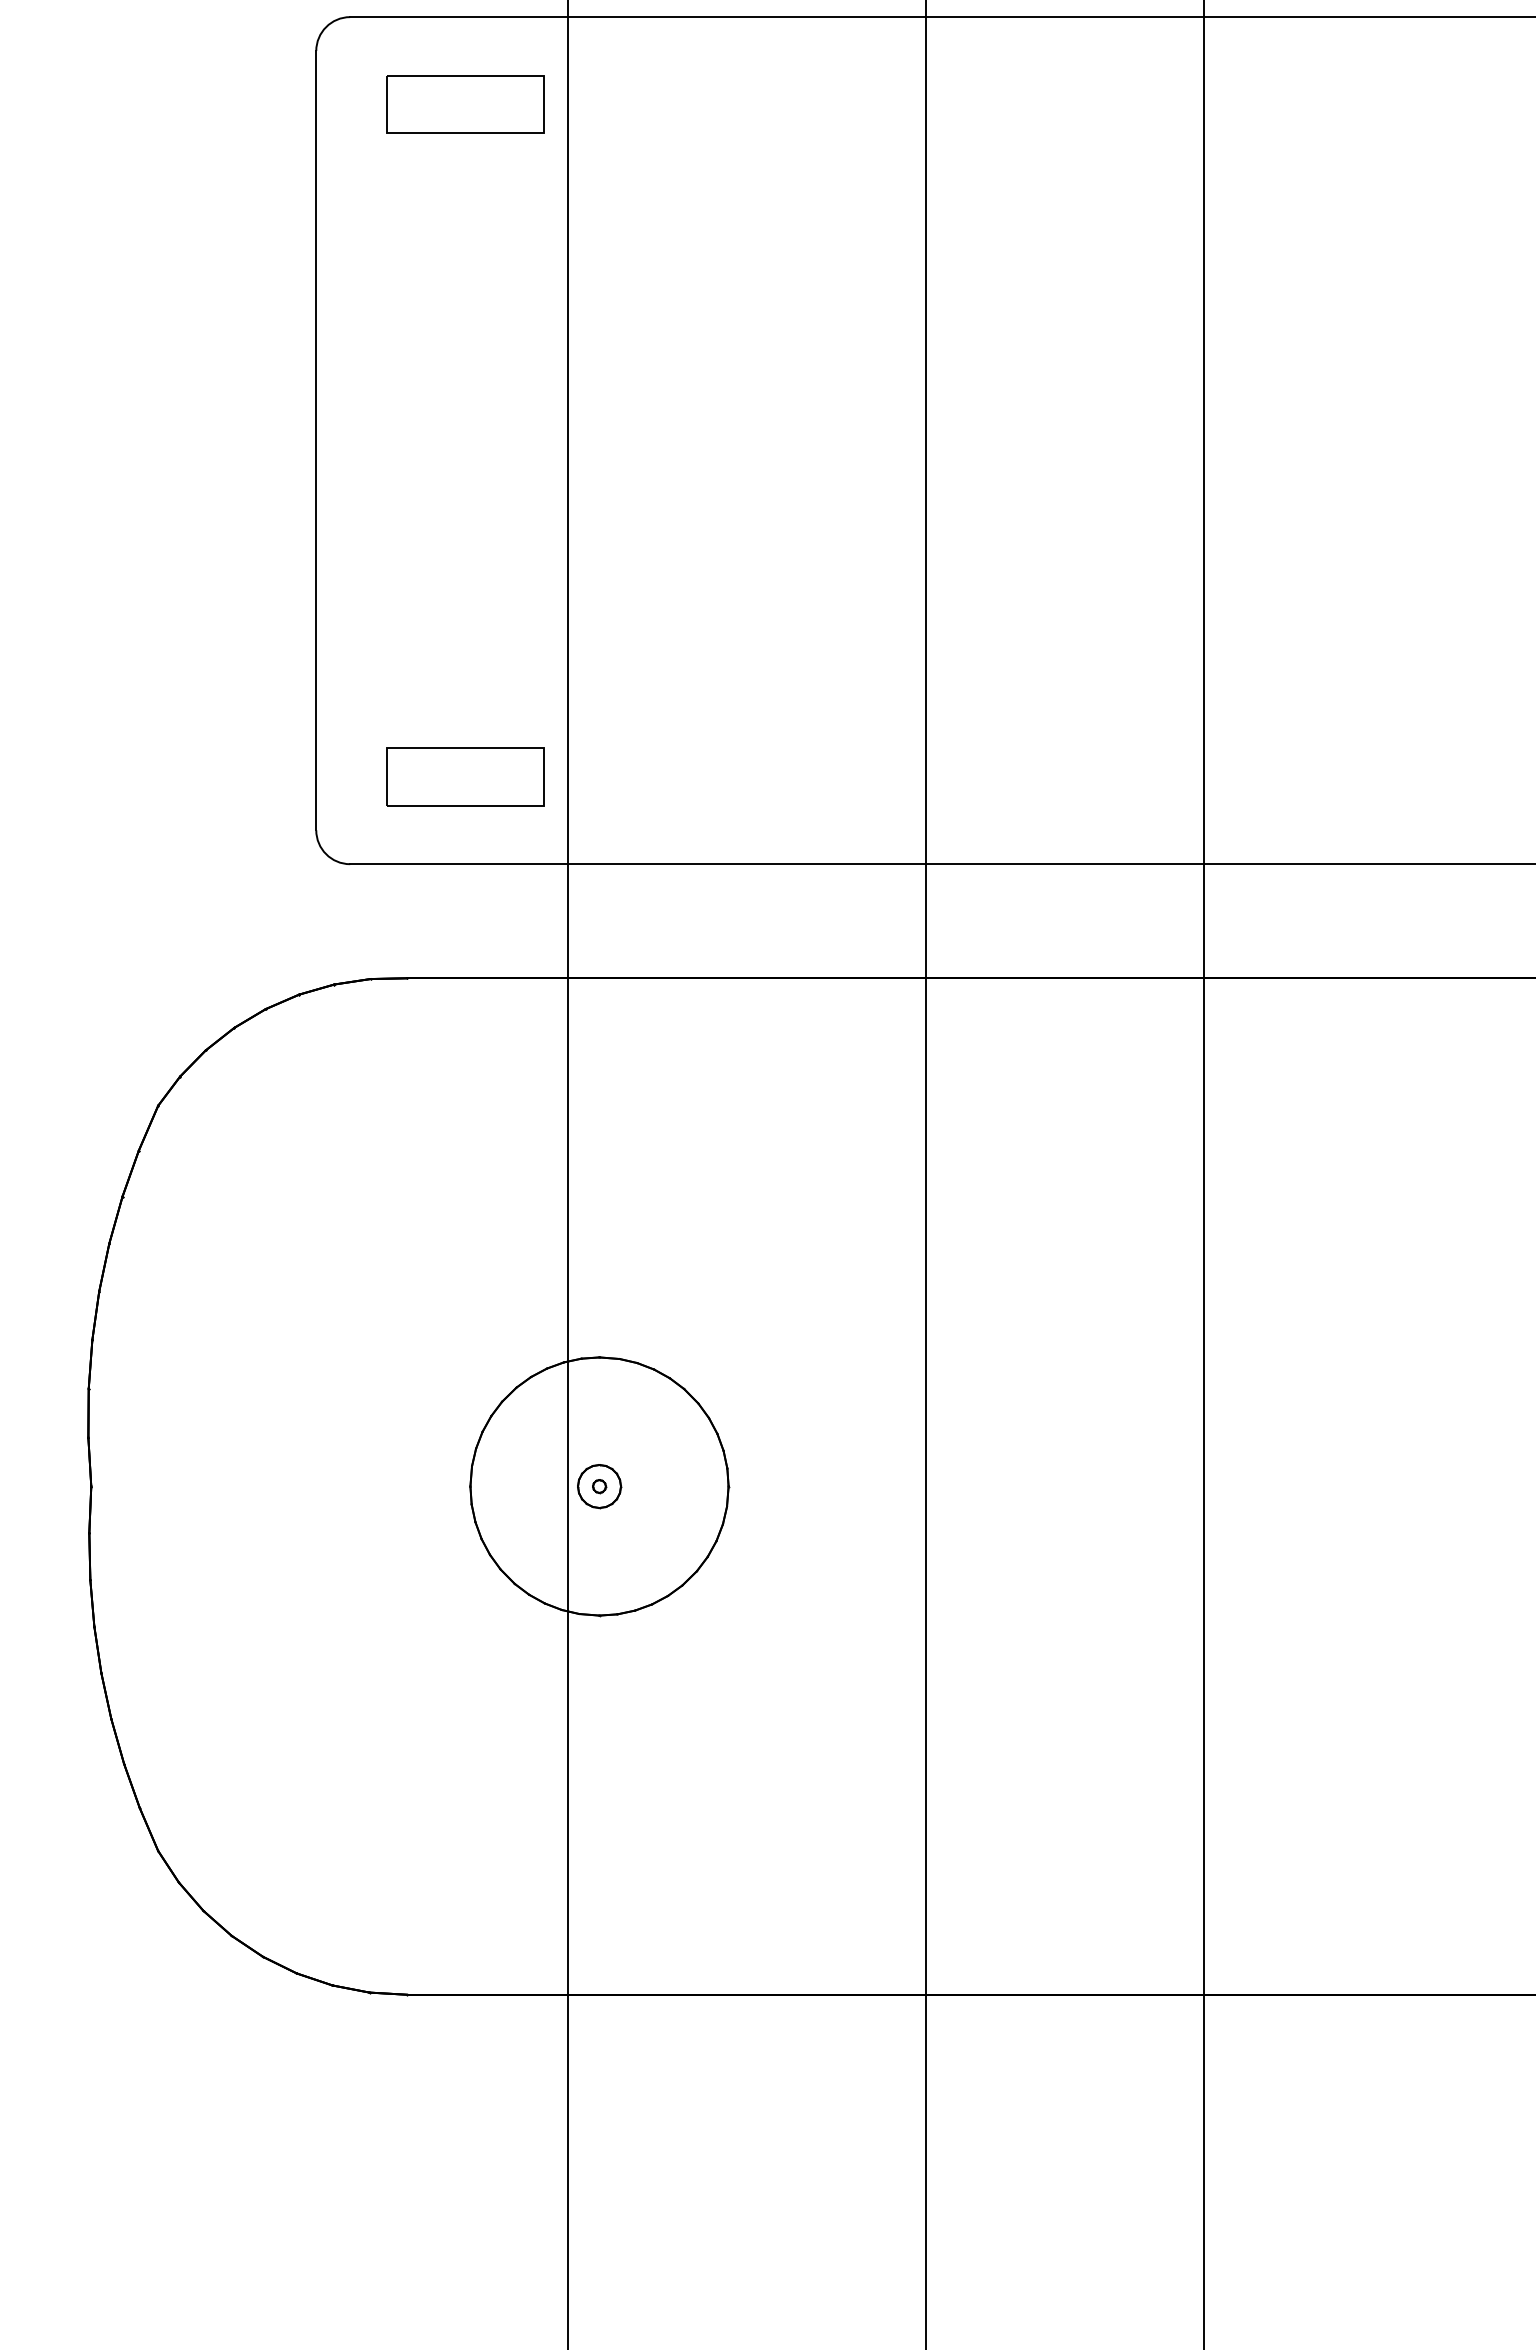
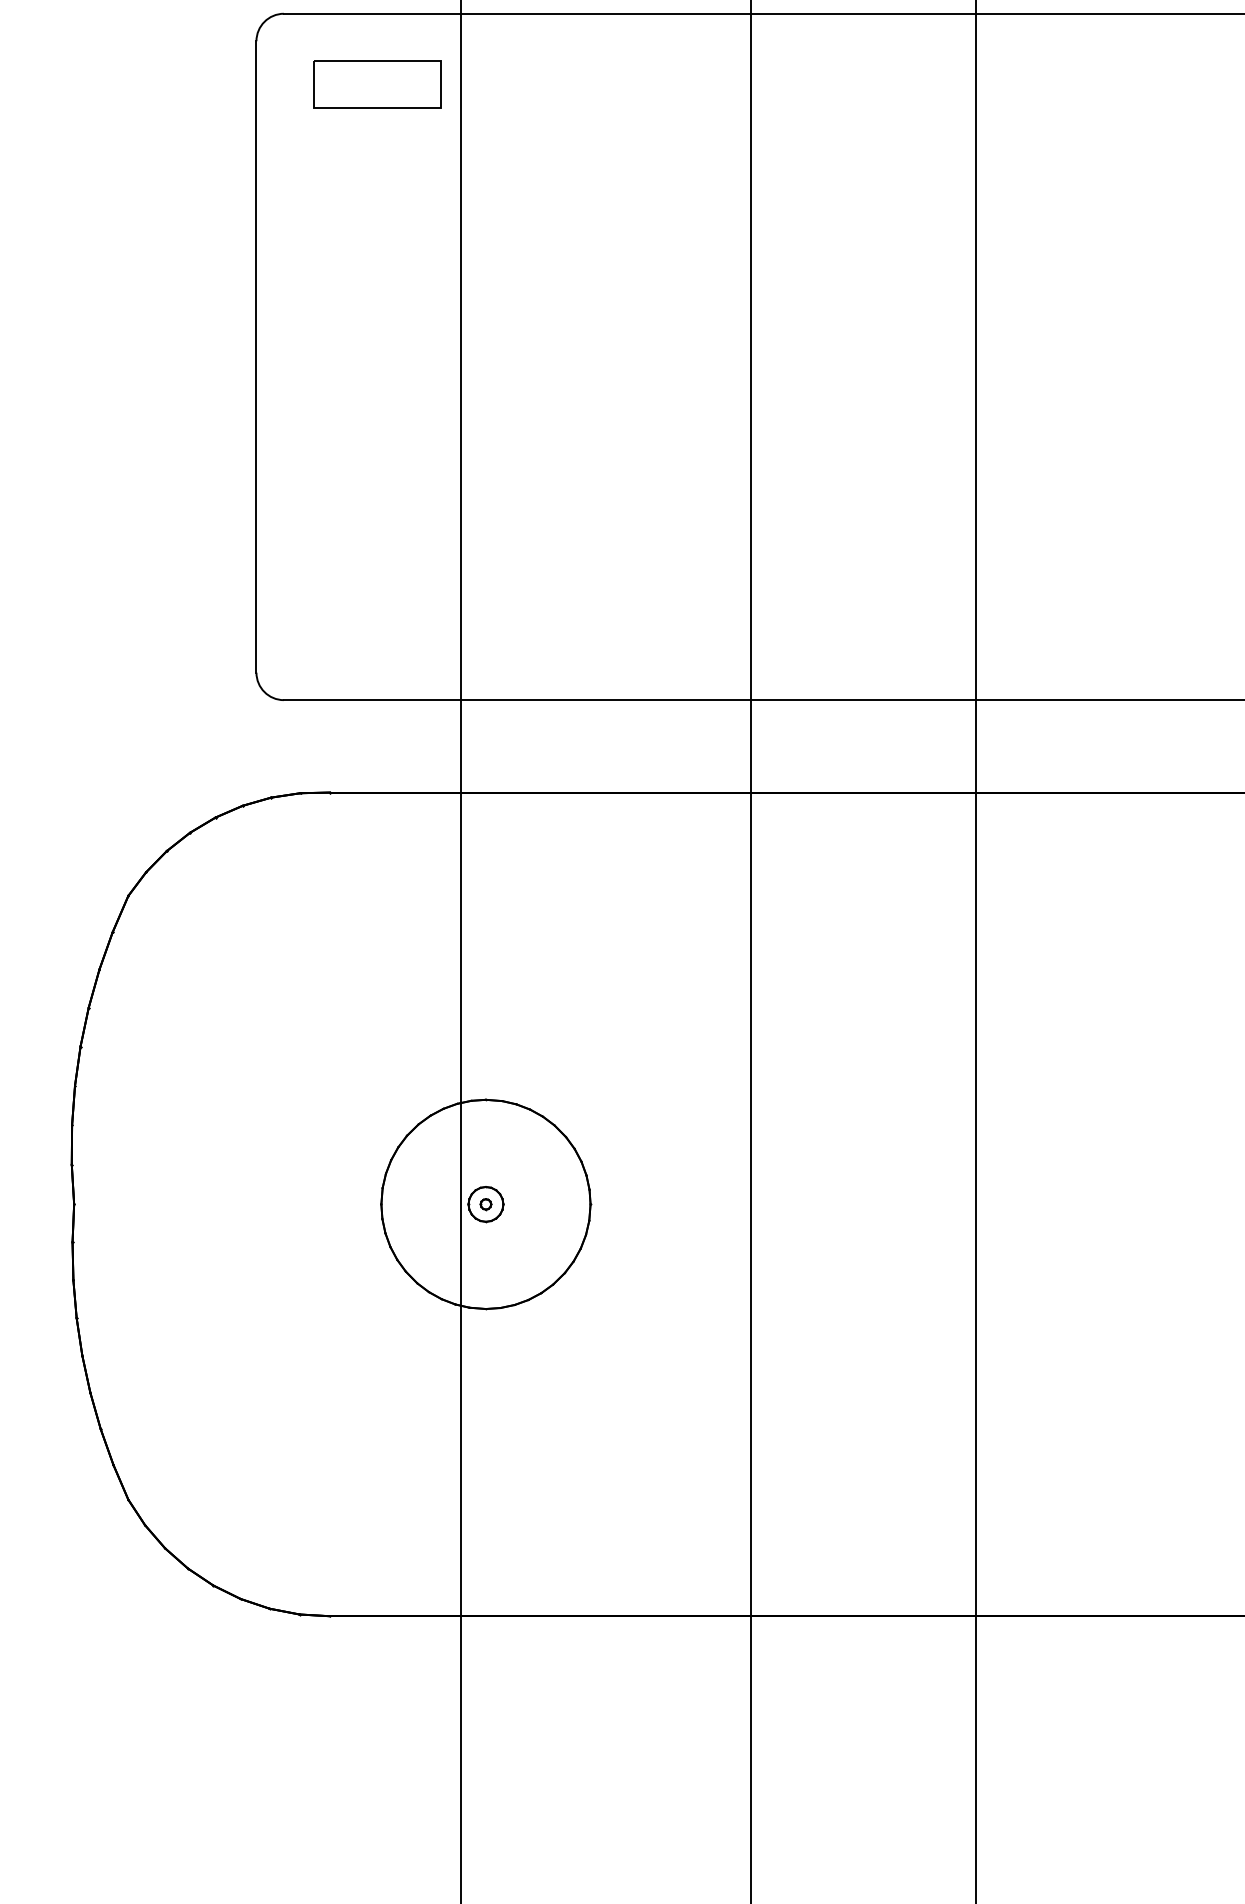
part: (465, 776) -> (377, 629), removed

